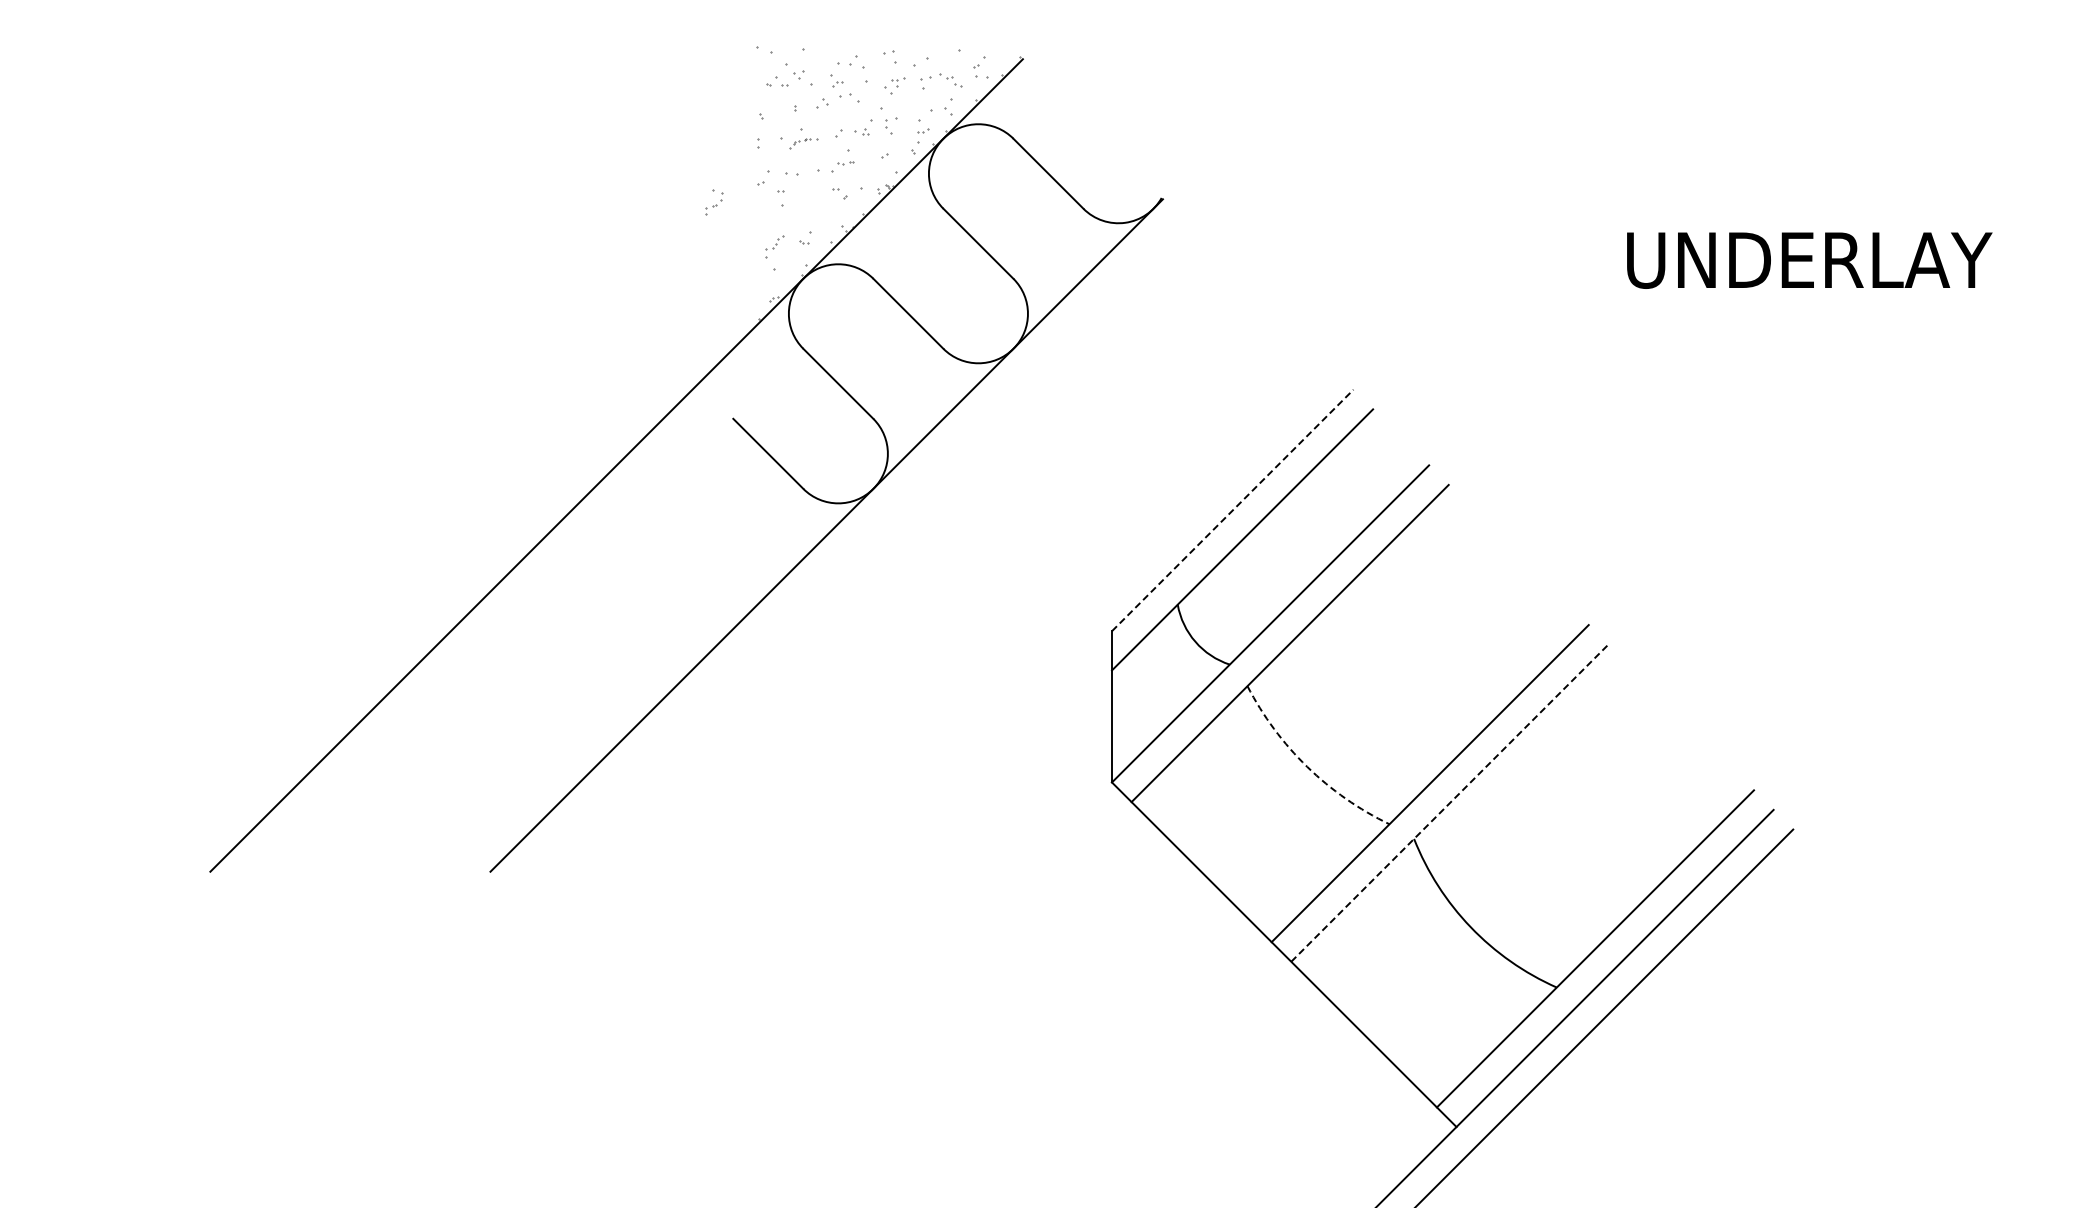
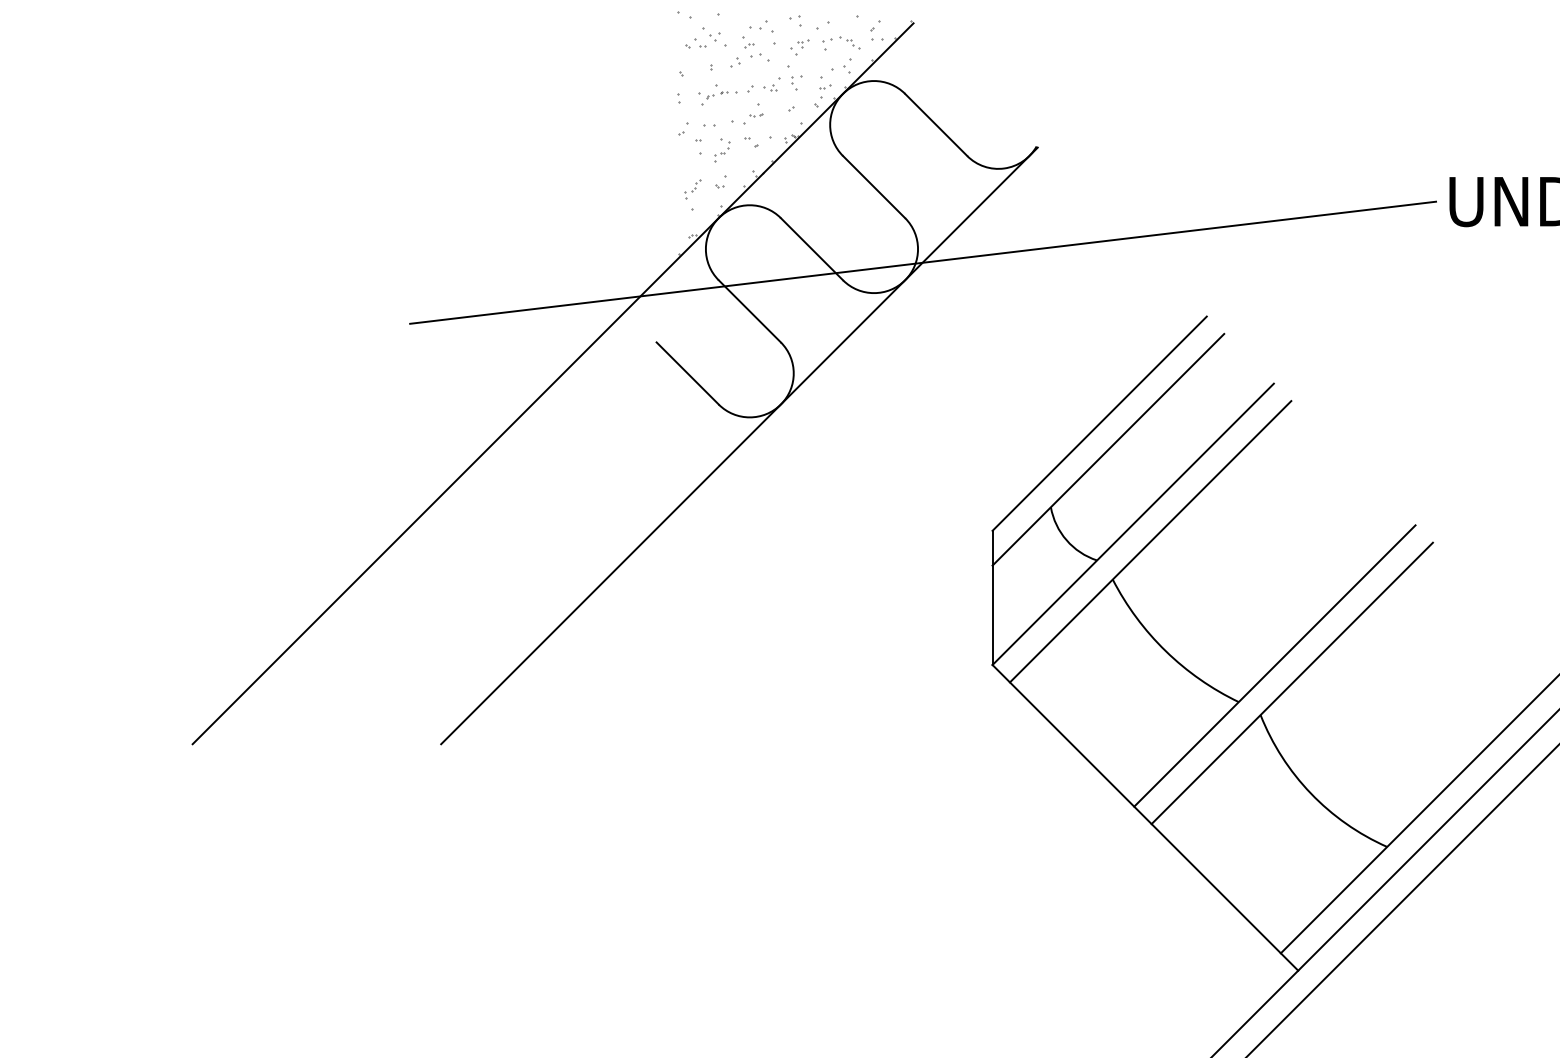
part: (803, 143) -> (718, 98), size x1.43
part: (714, 202) -> (722, 150), moved
line: (1033, 328) -> (922, 262), added
line: (1232, 510) -> (1099, 423), dashed -> solid
arc: (1307, 766) -> (1166, 650), dashed -> solid
line: (1450, 802) -> (1292, 682), dashed -> solid

